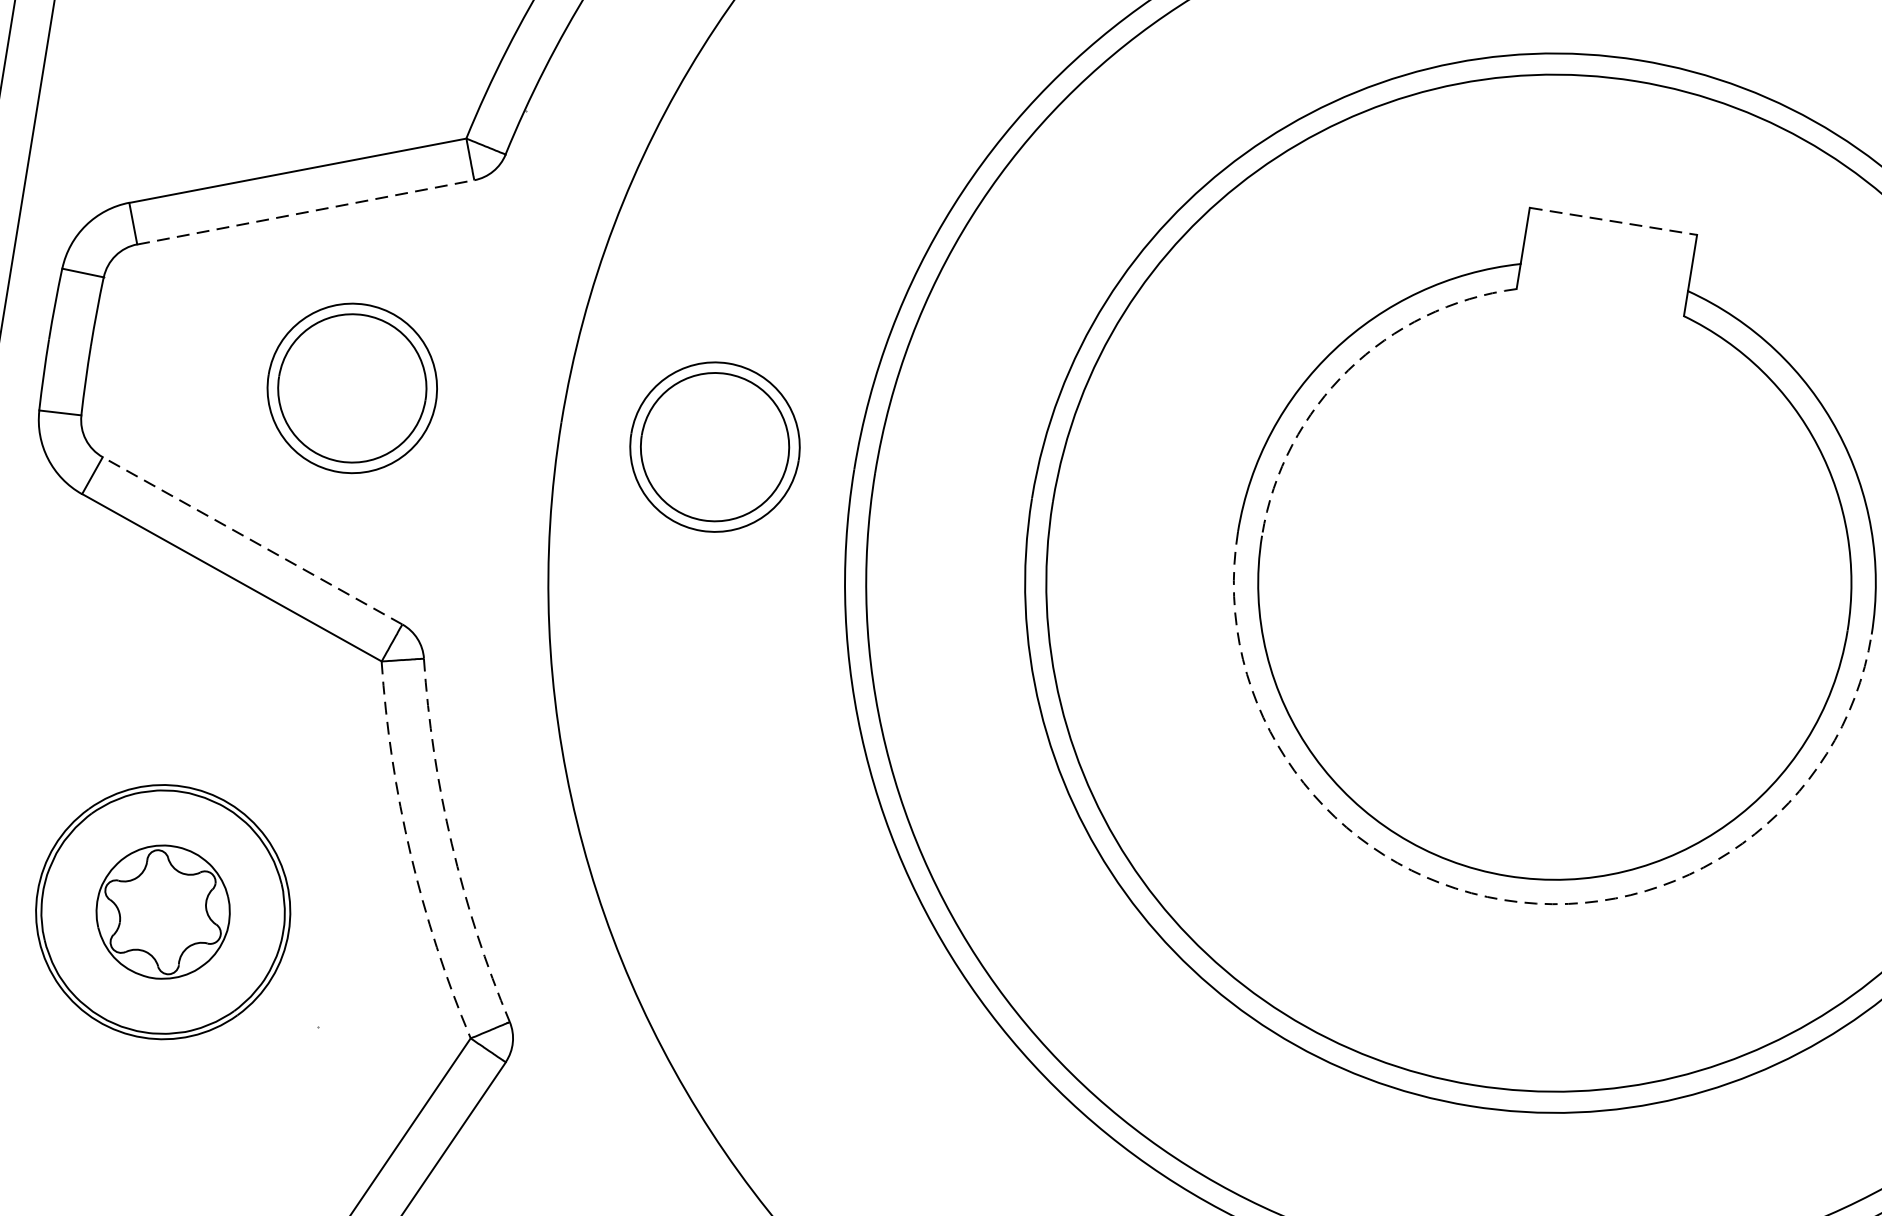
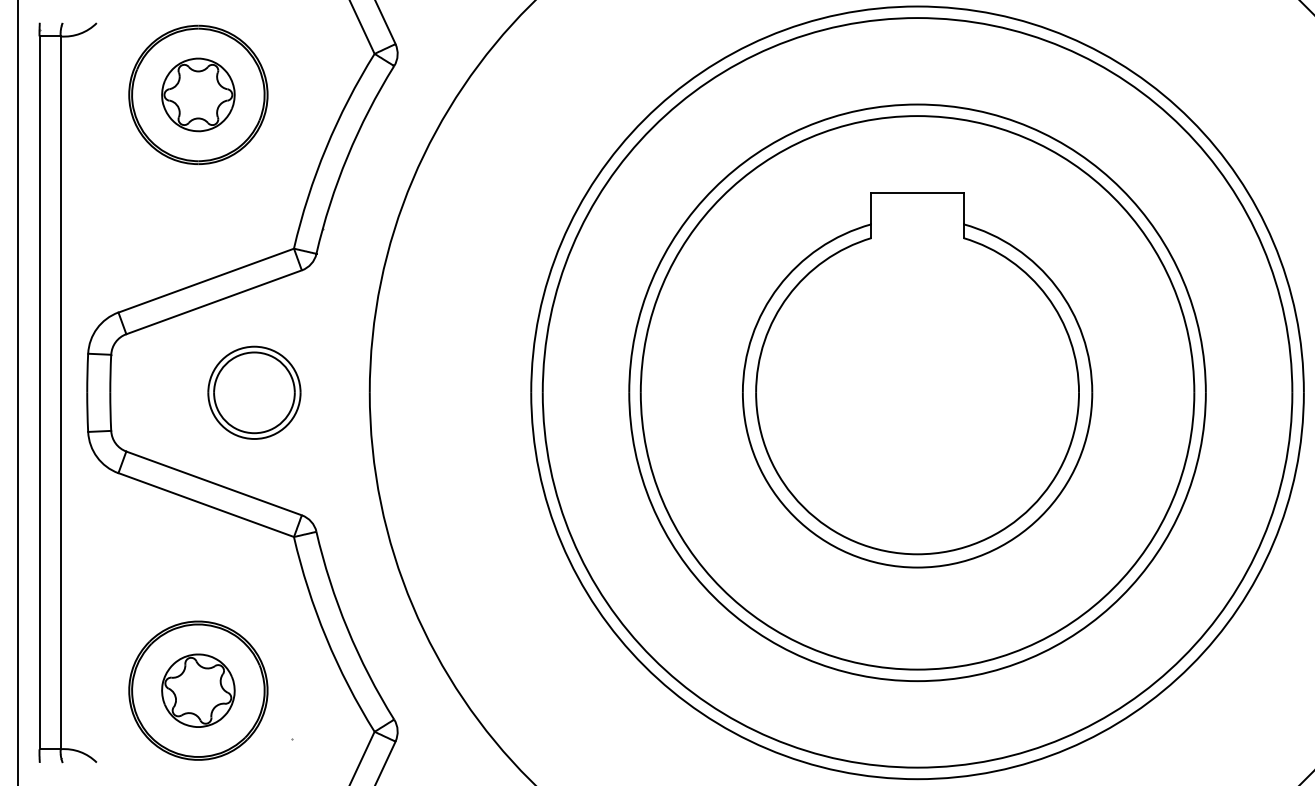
line: (306, 212) -> (214, 302), dashed -> solid
line: (1615, 221) -> (918, 193), dashed -> solid
arc: (1349, 370) -> (788, 296), dashed -> solid
part: (715, 446) -> (454, 392), removed
line: (251, 540) -> (213, 483), dashed -> solid
arc: (451, 843) -> (347, 628), dashed -> solid
arc: (411, 853) -> (326, 637), dashed -> solid
arc: (1503, 899) -> (917, 567), dashed -> solid

